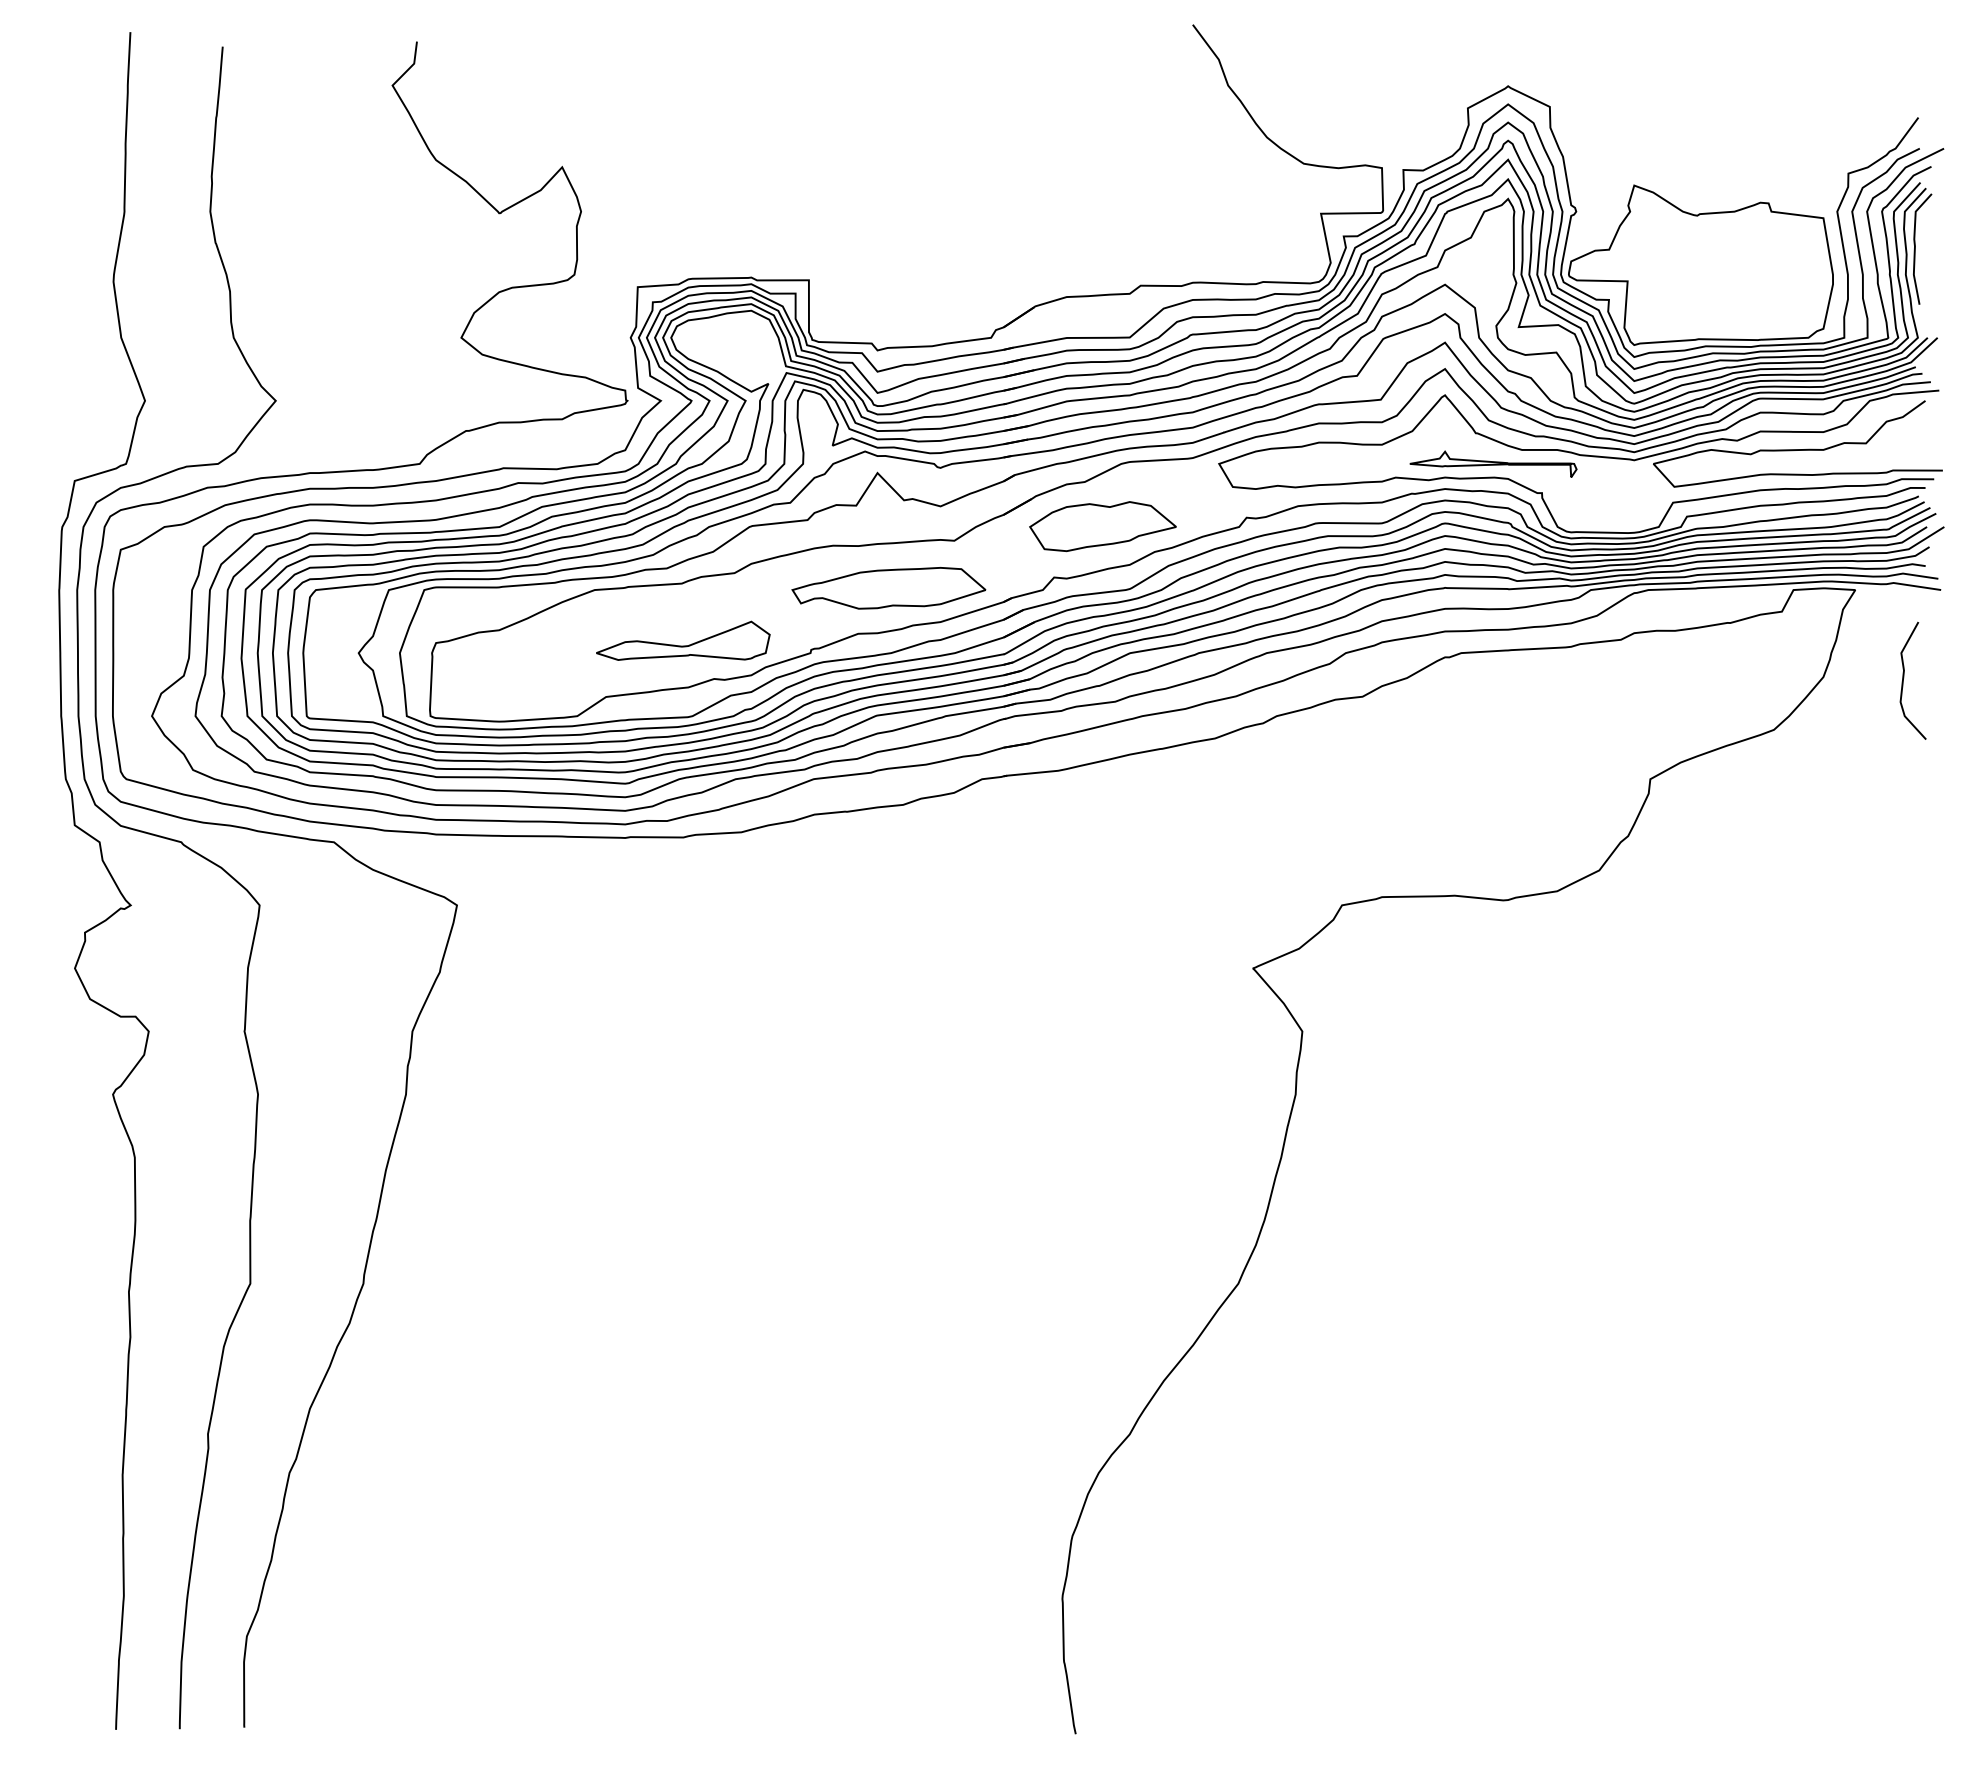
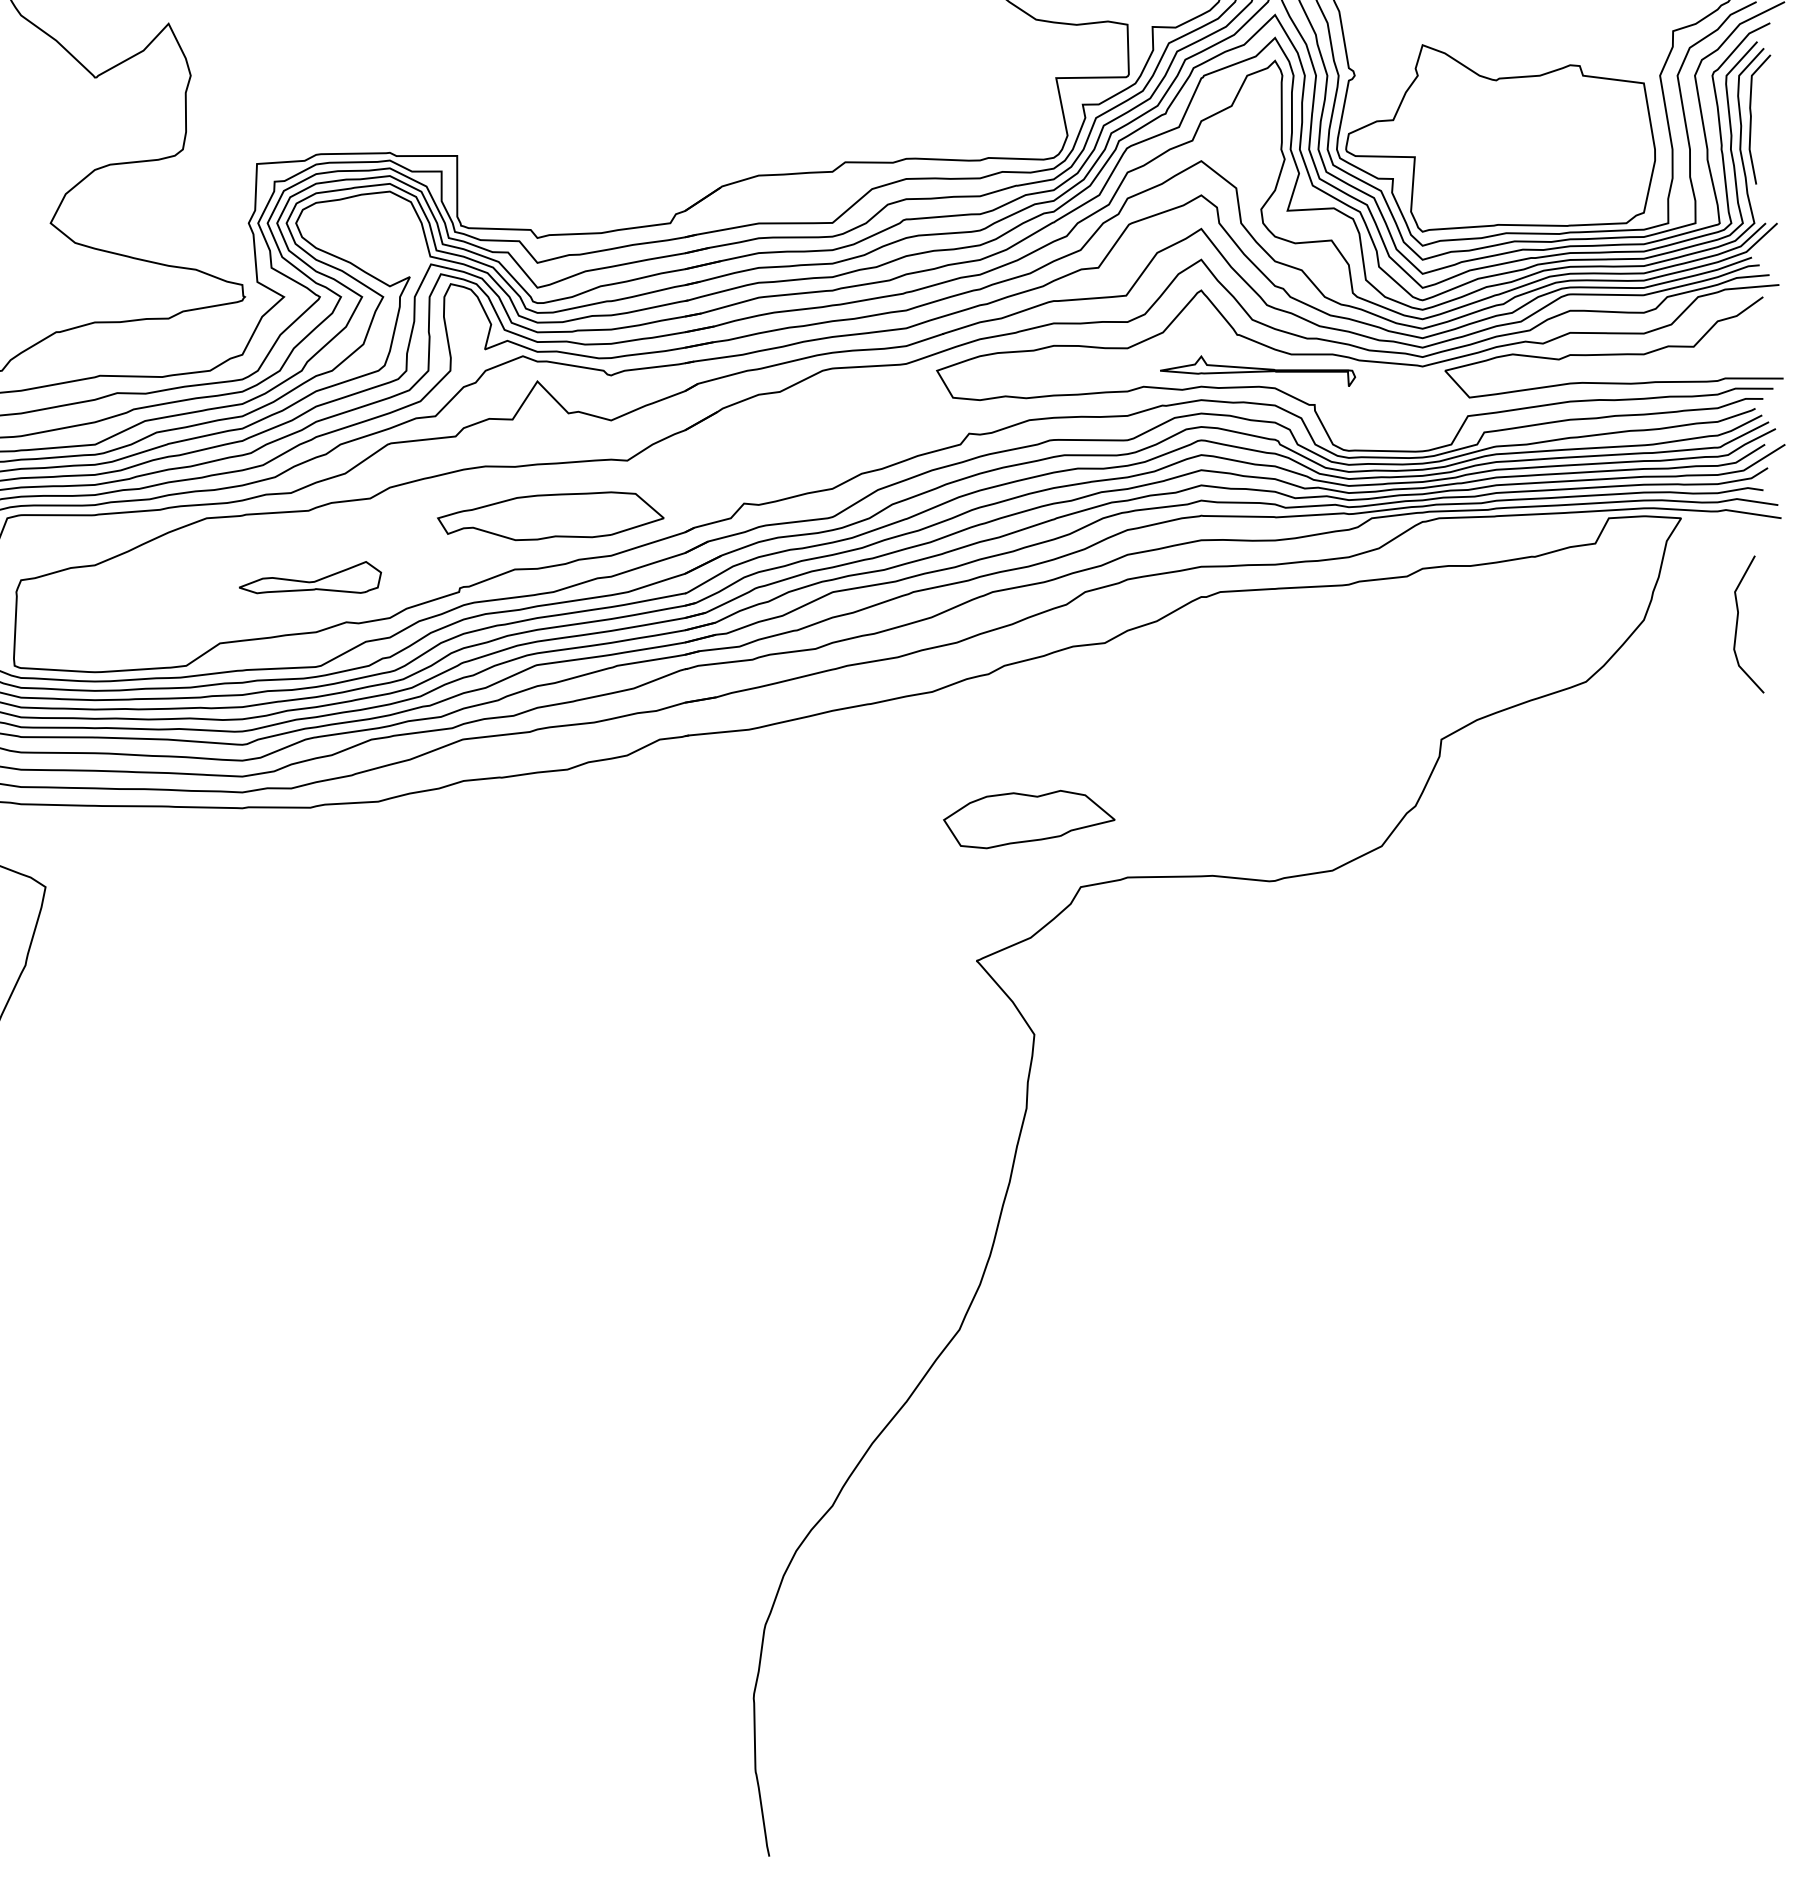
part: (1102, 526) -> (1028, 819), moved
part: (683, 640) -> (310, 577), size x0.7

